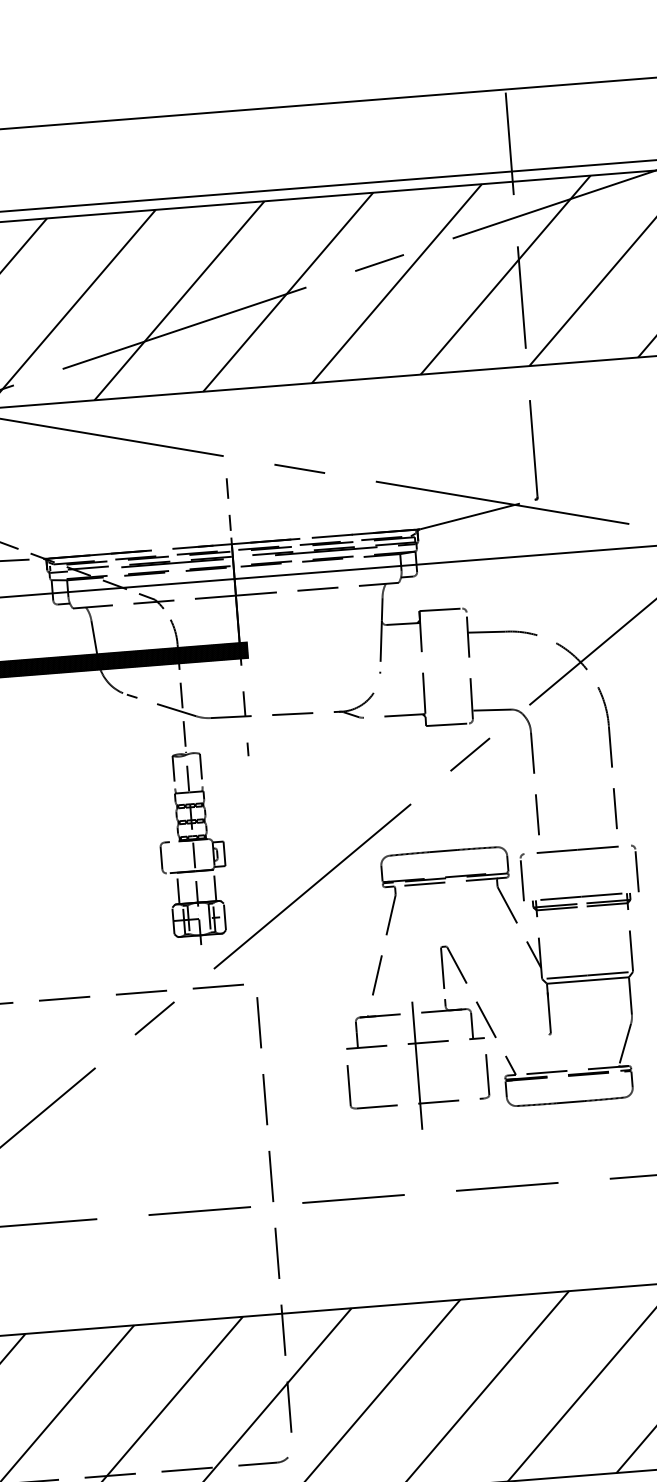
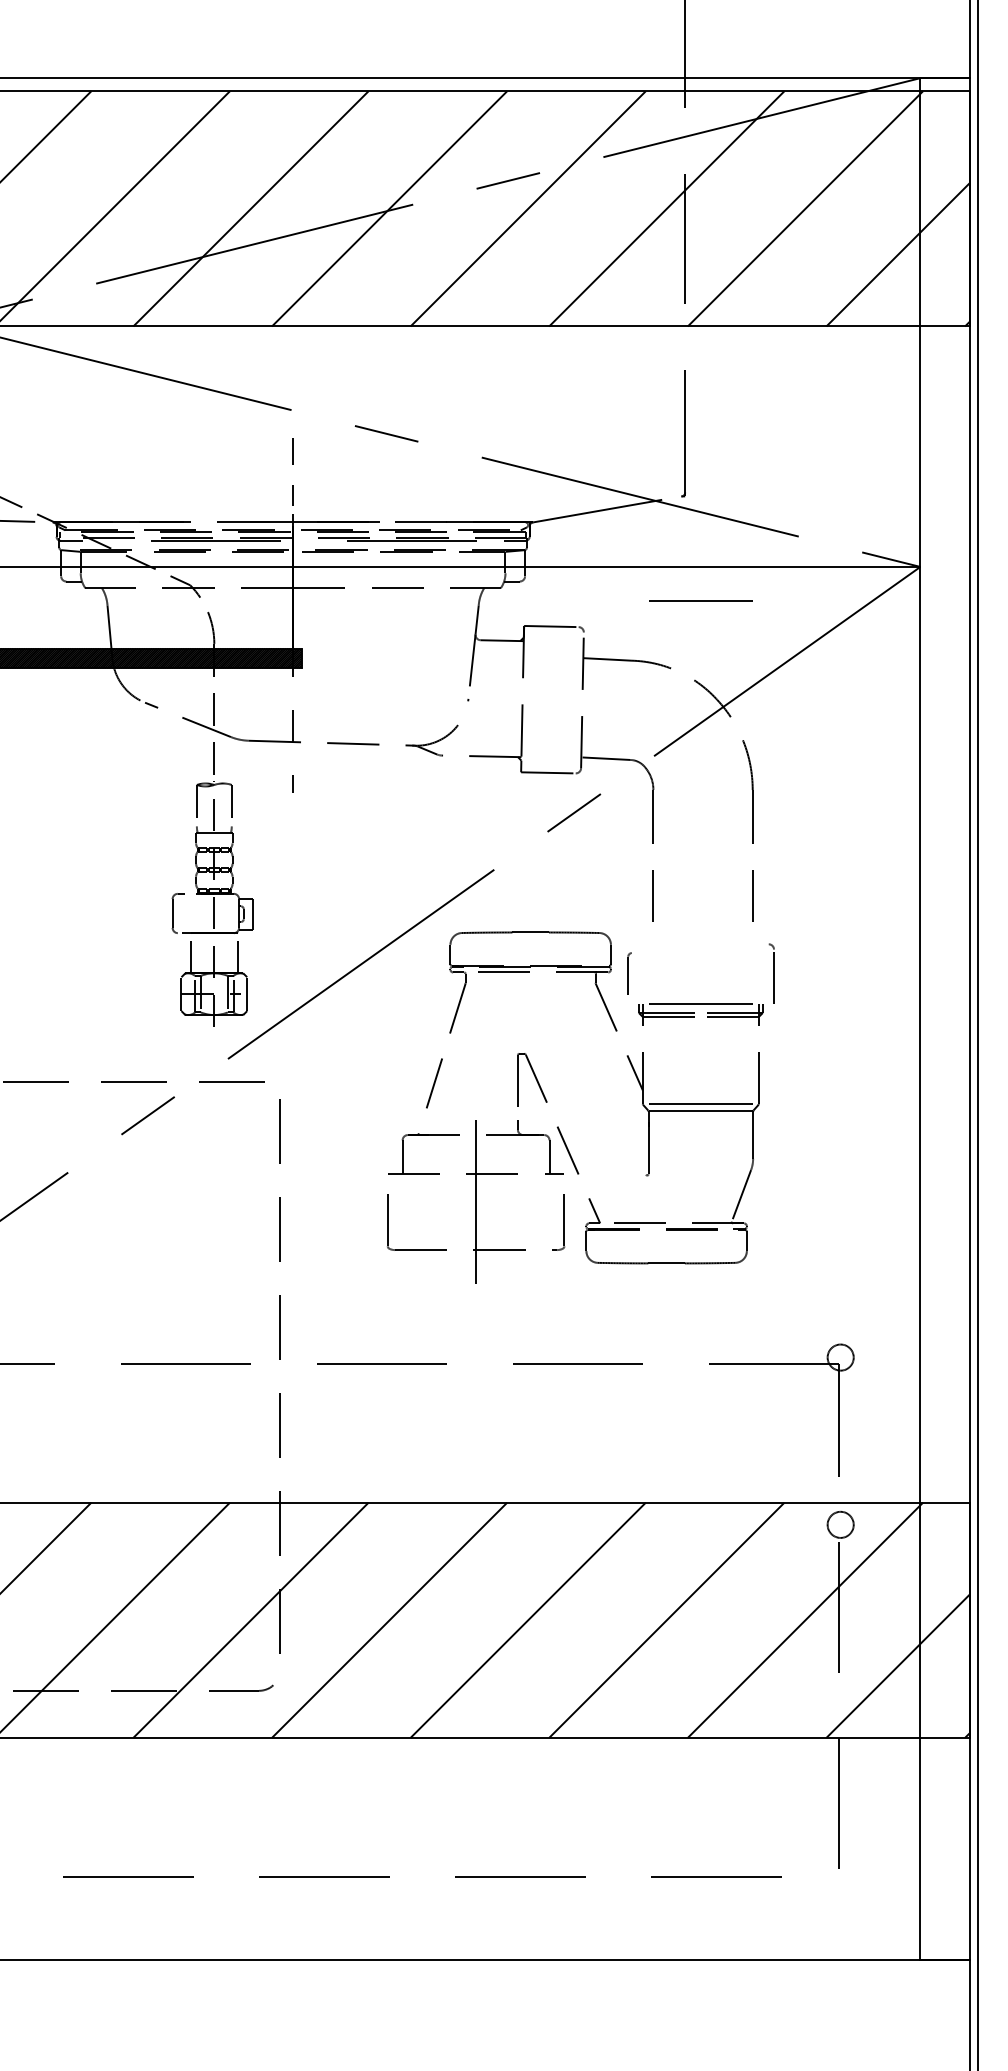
line: (577, 849) -> (700, 600), moved
part: (523, 877) -> (629, 973), size x0.7

